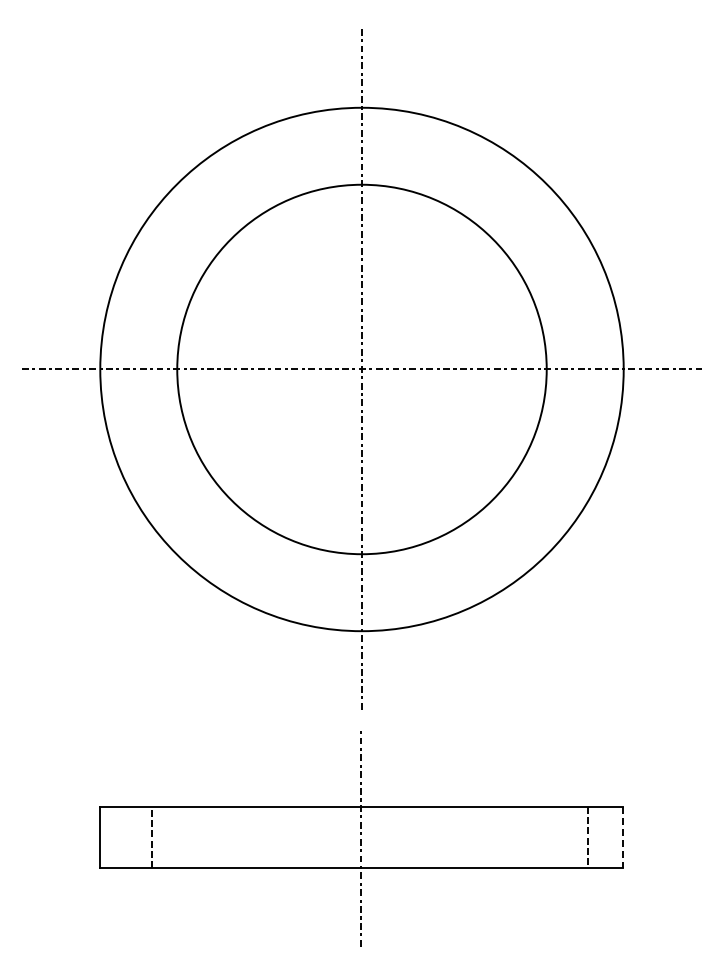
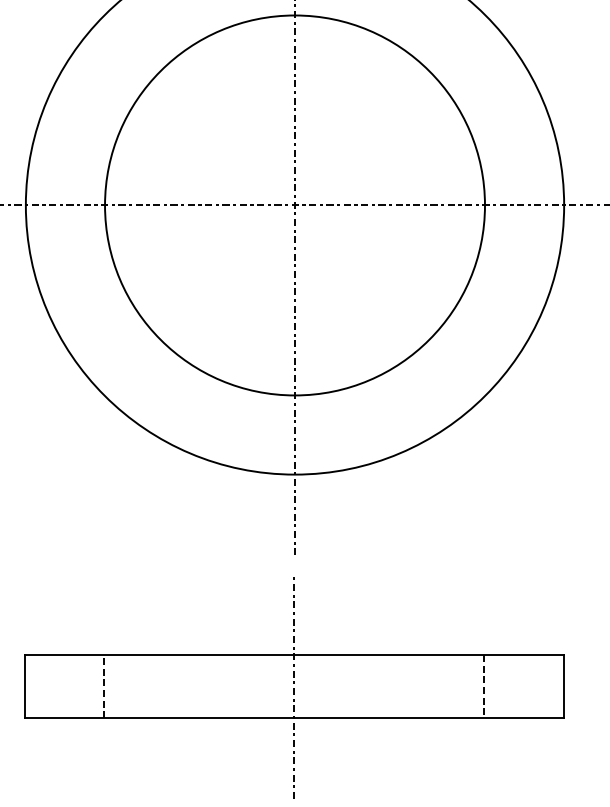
line: (151, 837) -> (104, 686), moved
line: (588, 837) -> (484, 686), moved
line: (623, 837) -> (563, 686), dashed -> solid

